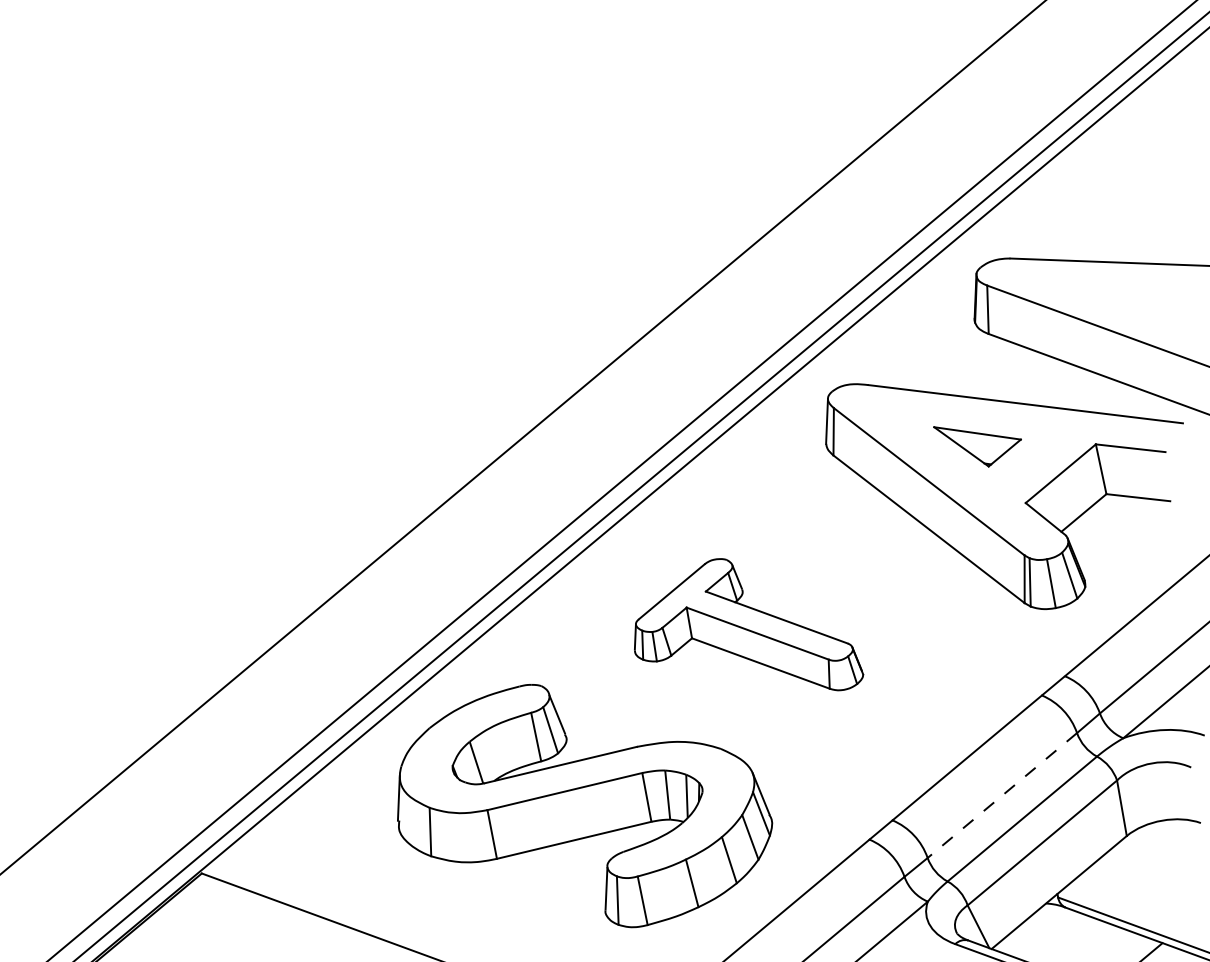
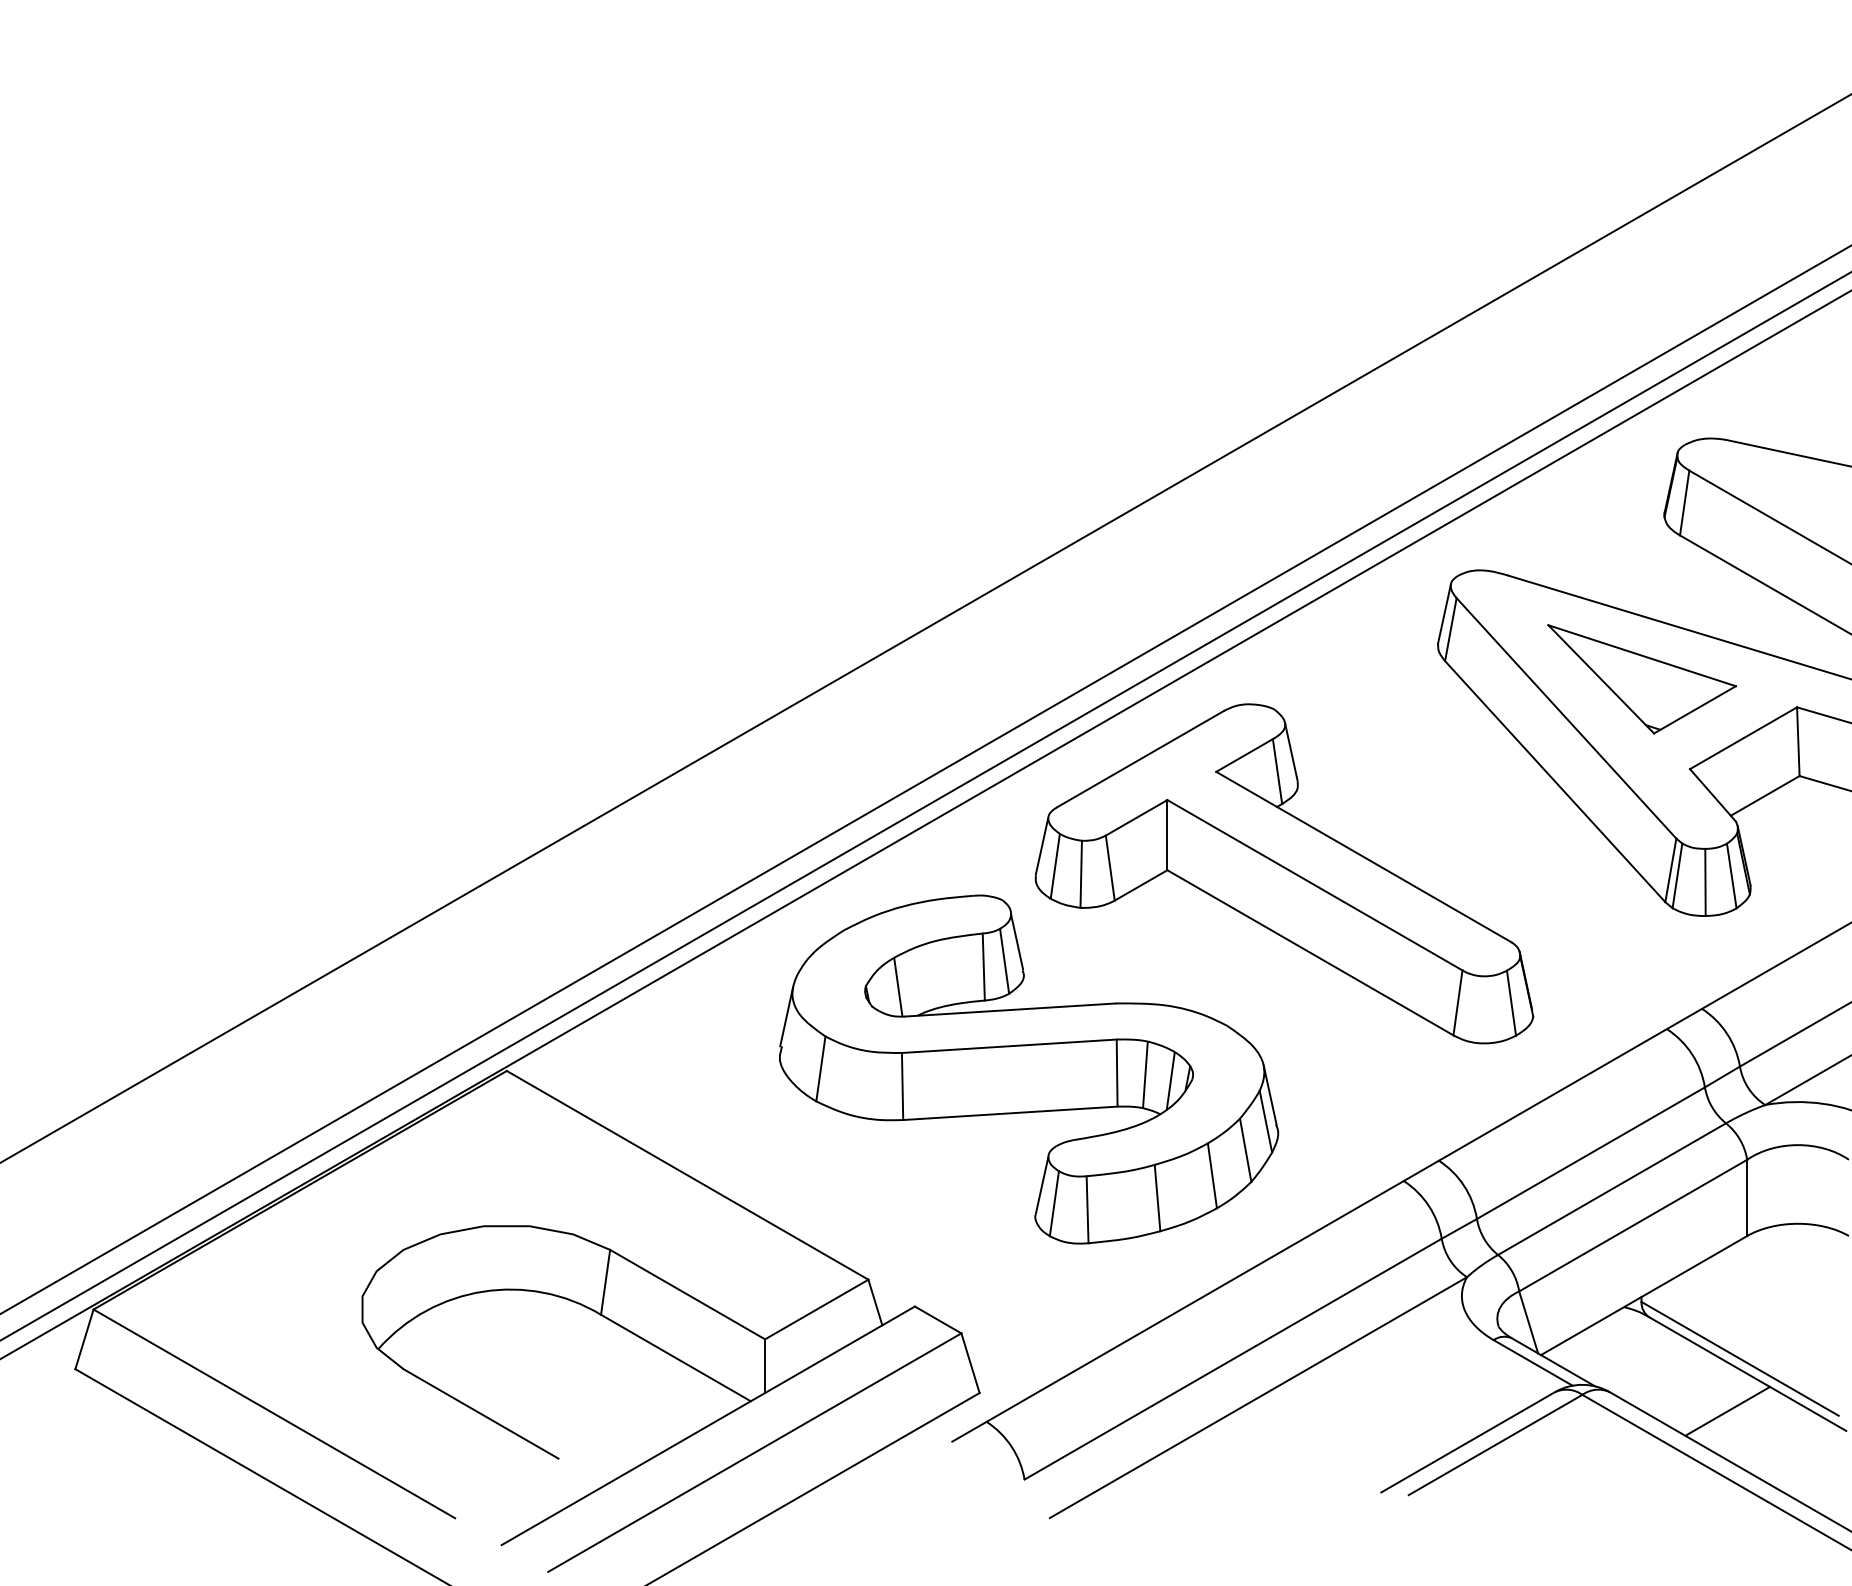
part: (978, 443) -> (1641, 679), size x1.67
part: (743, 630) -> (1284, 873), size x1.67
line: (1002, 795) -> (1590, 1153), dashed -> solid

